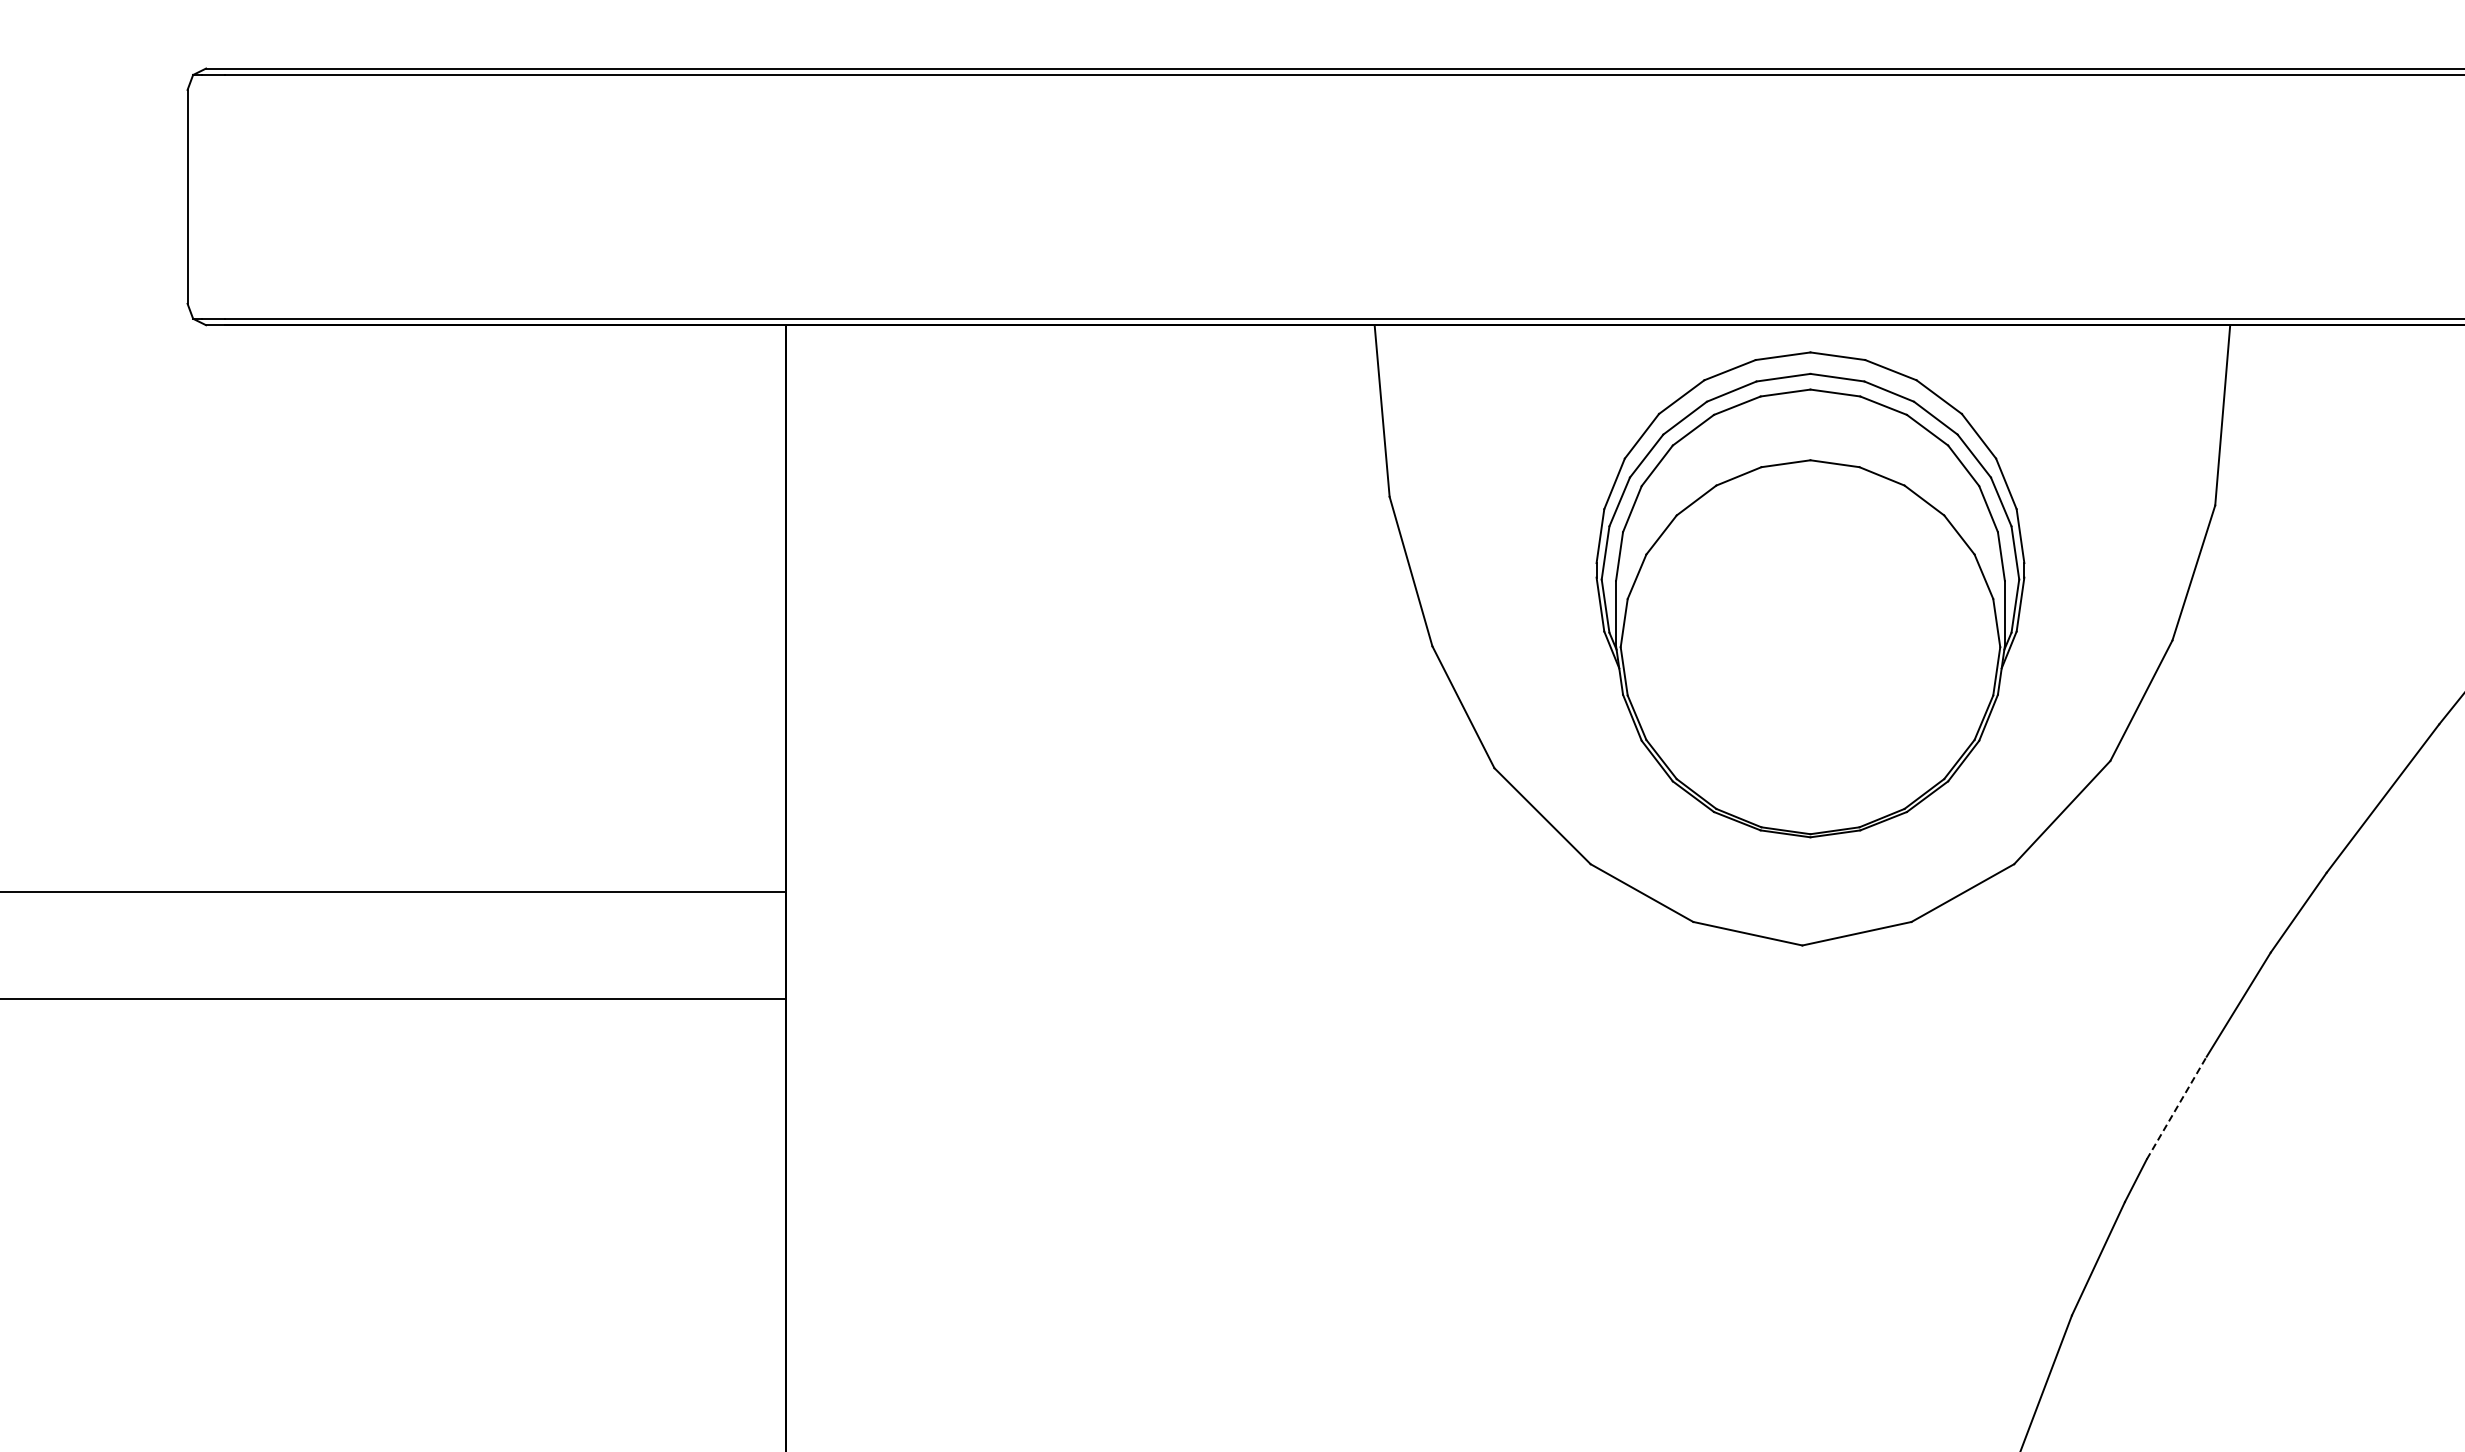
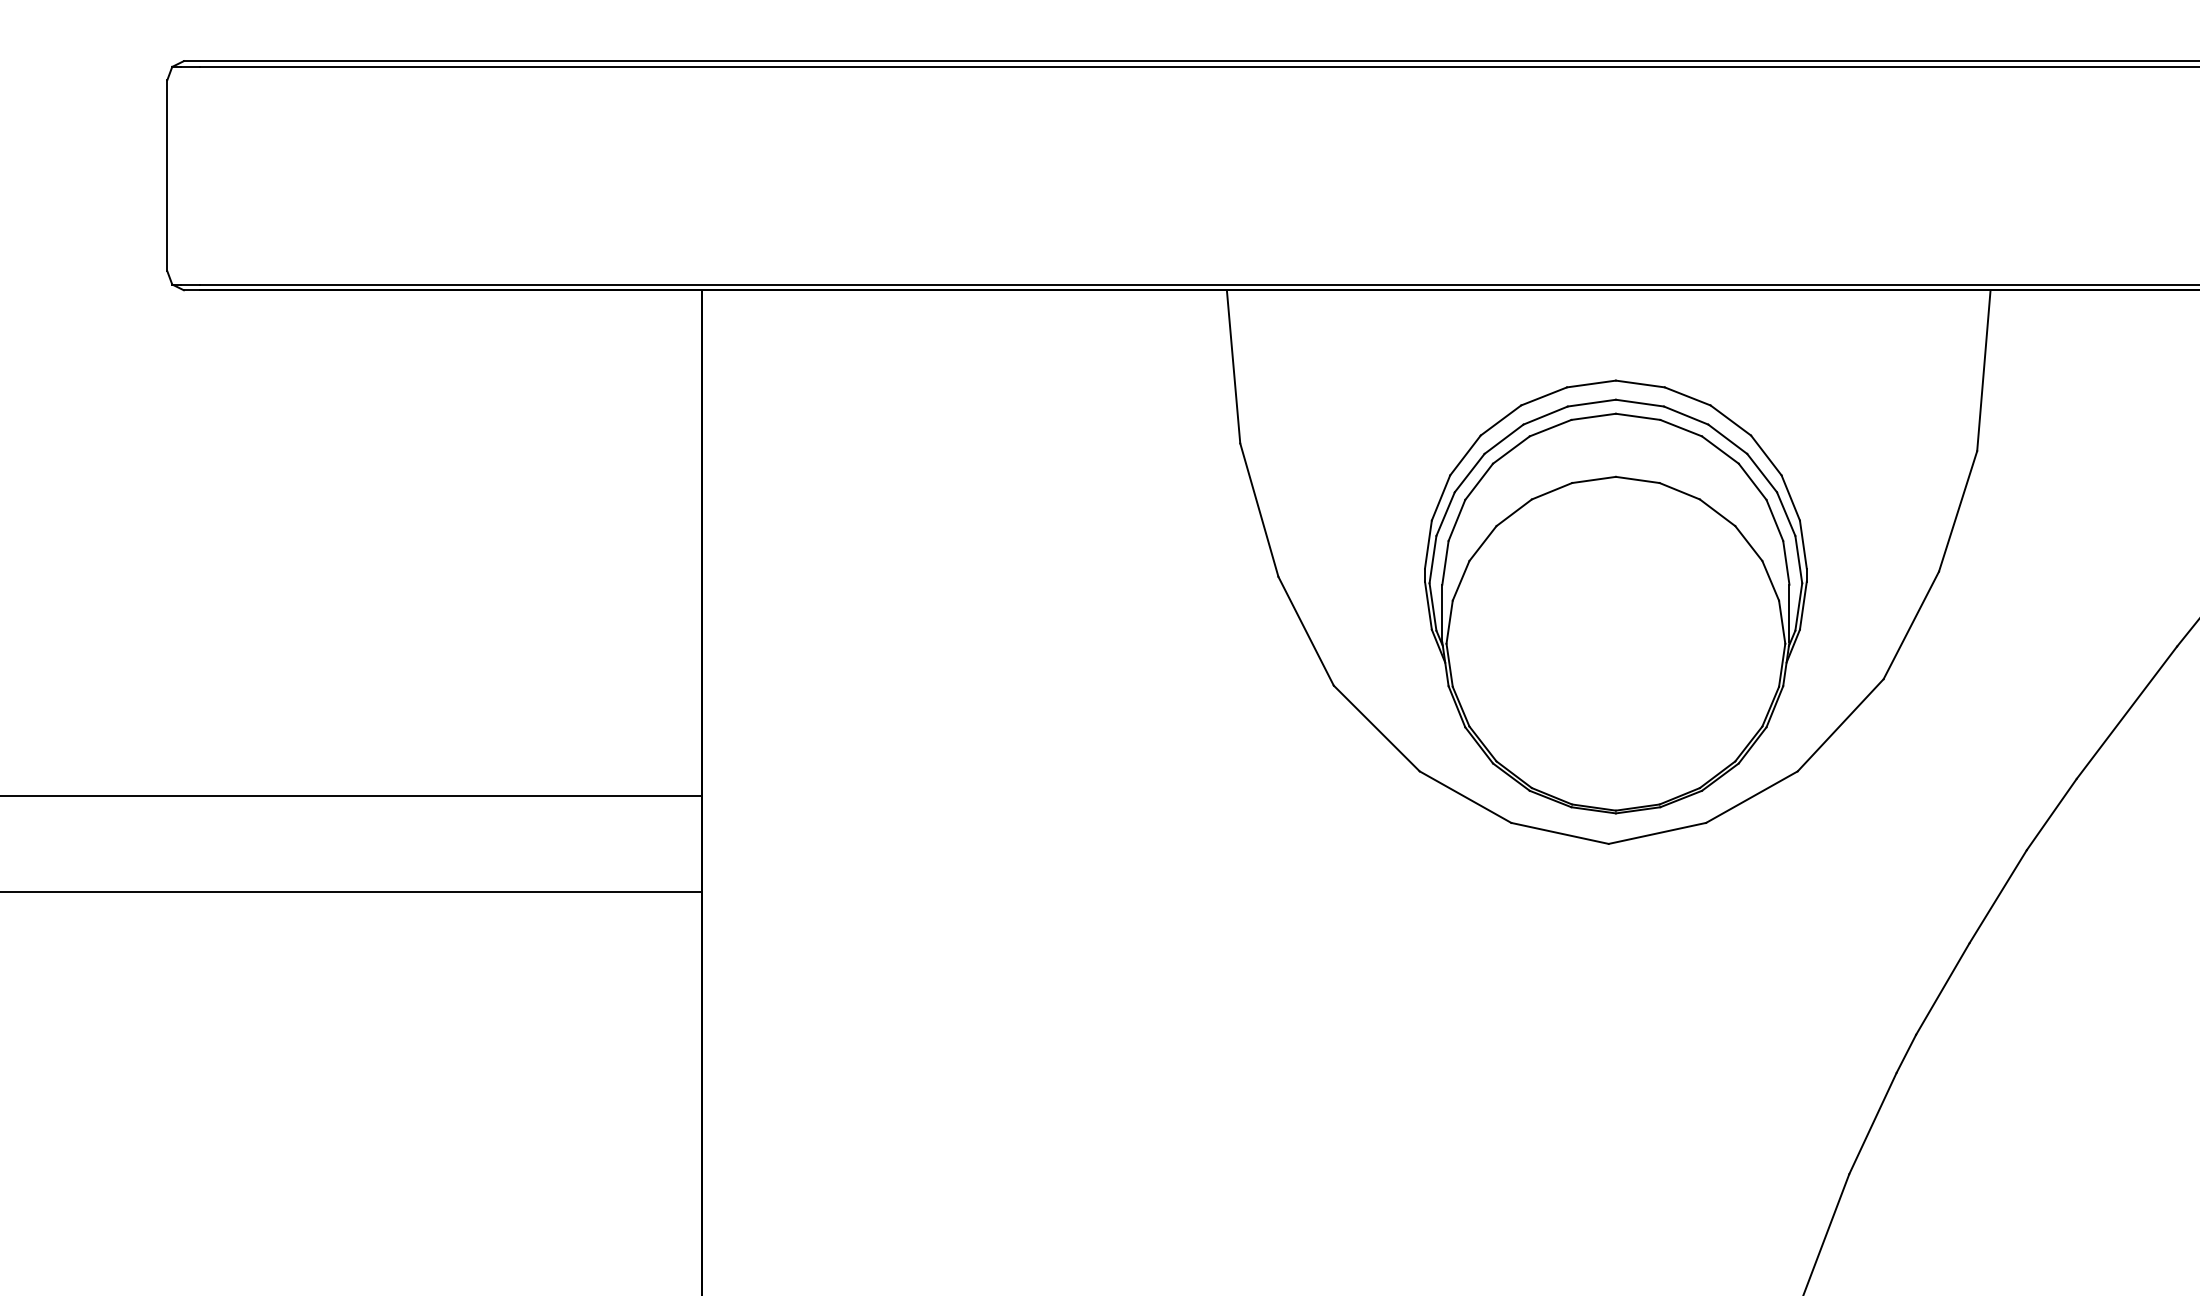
part: (1810, 594) -> (1615, 596), moved
line: (2176, 1107) -> (1942, 988), dashed -> solid

